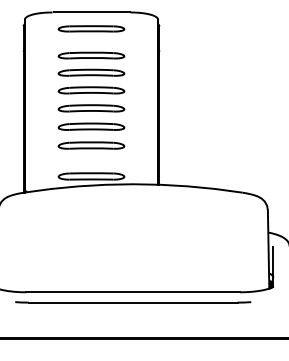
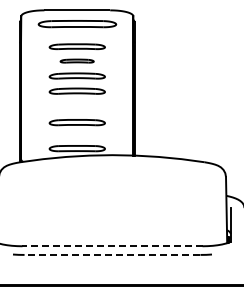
part: (90, 29) -> (76, 24), size x1.4
part: (90, 71) -> (76, 60), size x0.6
part: (90, 126) -> (76, 106), removed
line: (133, 292) -> (112, 246), solid -> dashed
line: (133, 302) -> (112, 254), solid -> dashed

